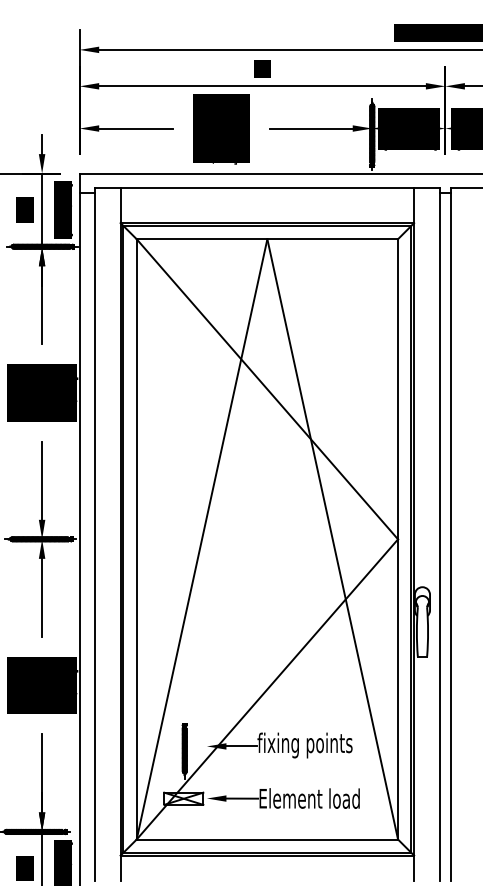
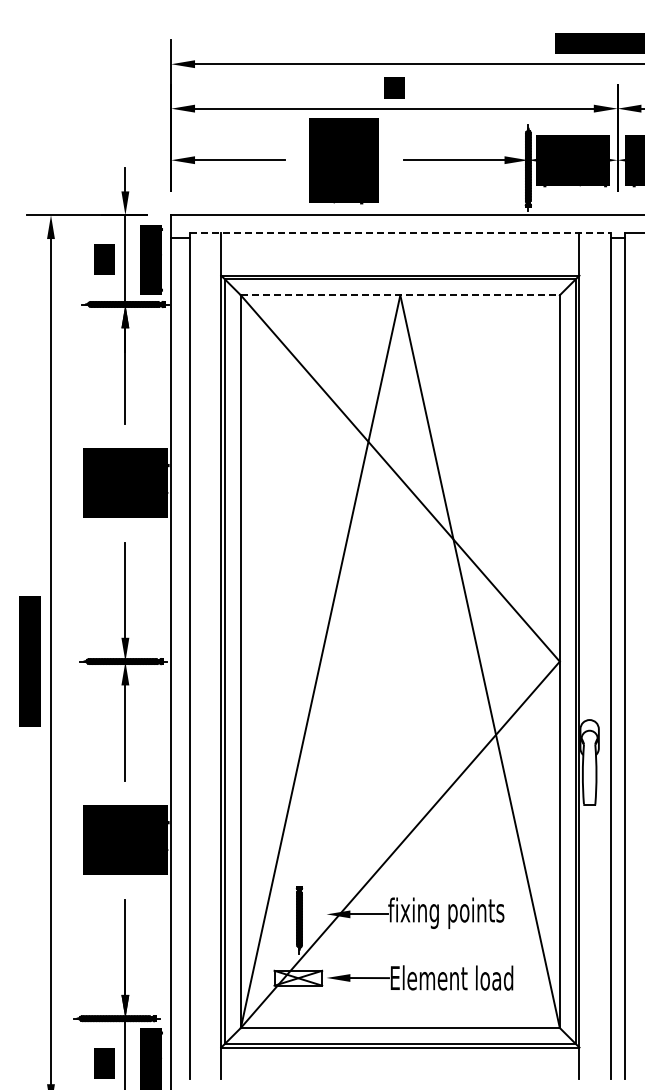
line: (267, 188) -> (400, 233), solid -> dashed
line: (267, 239) -> (400, 295), solid -> dashed

